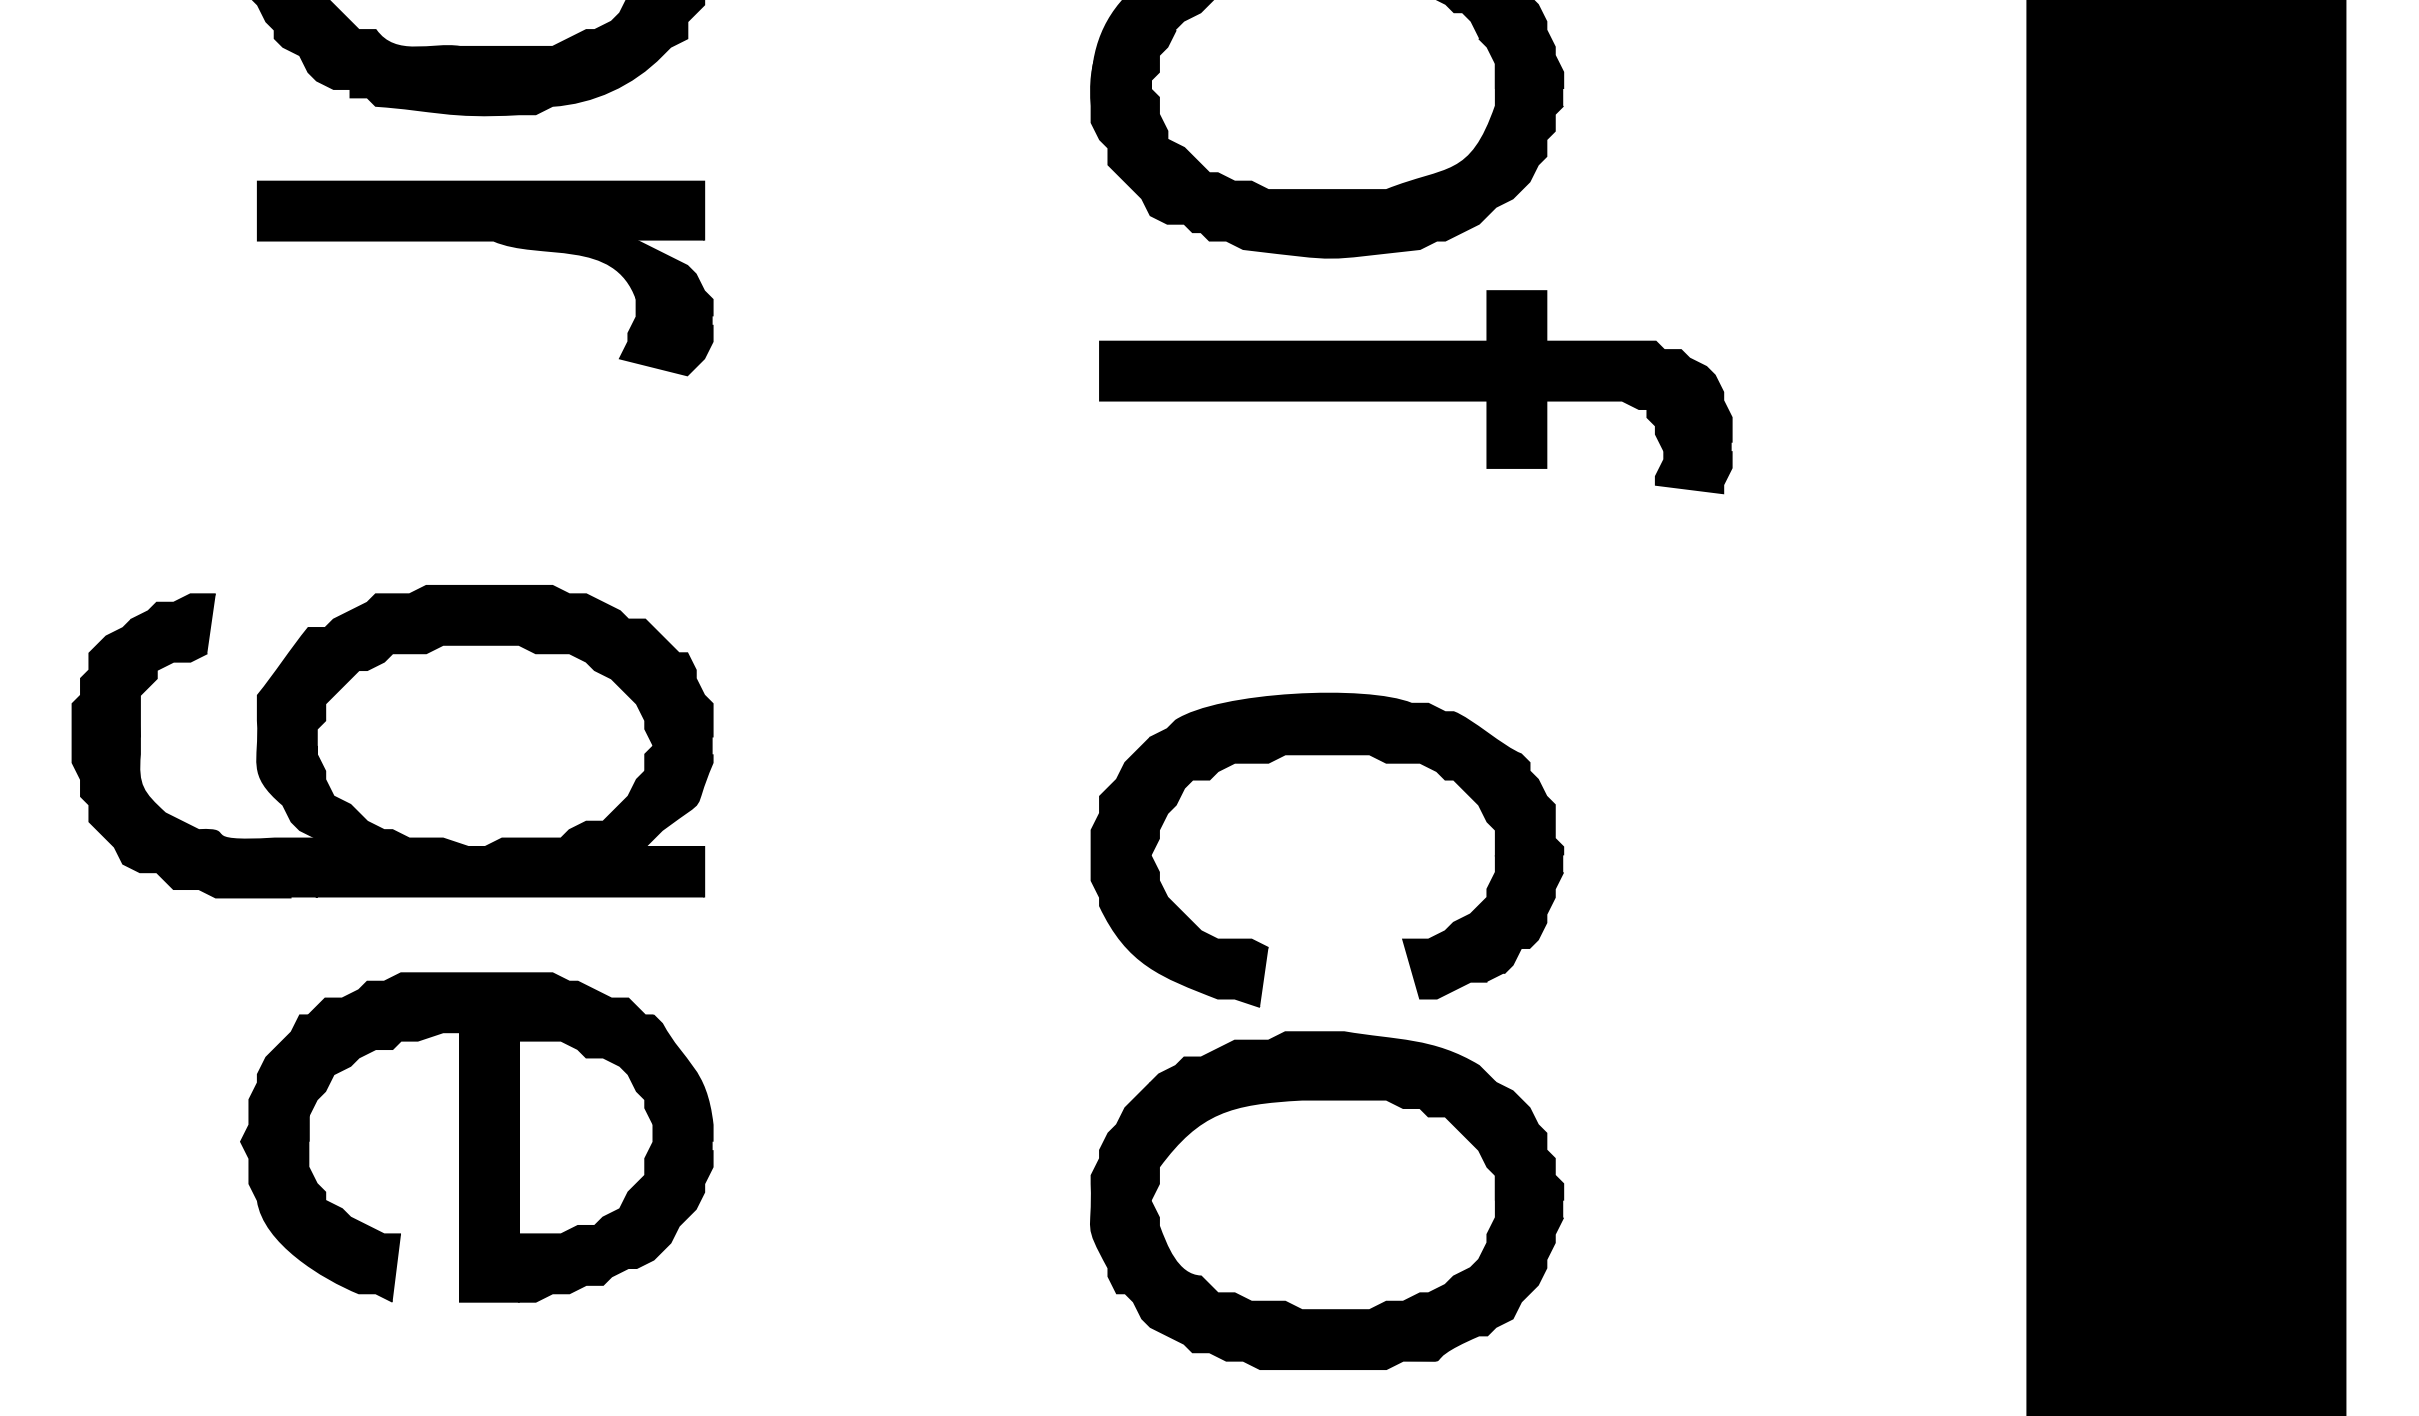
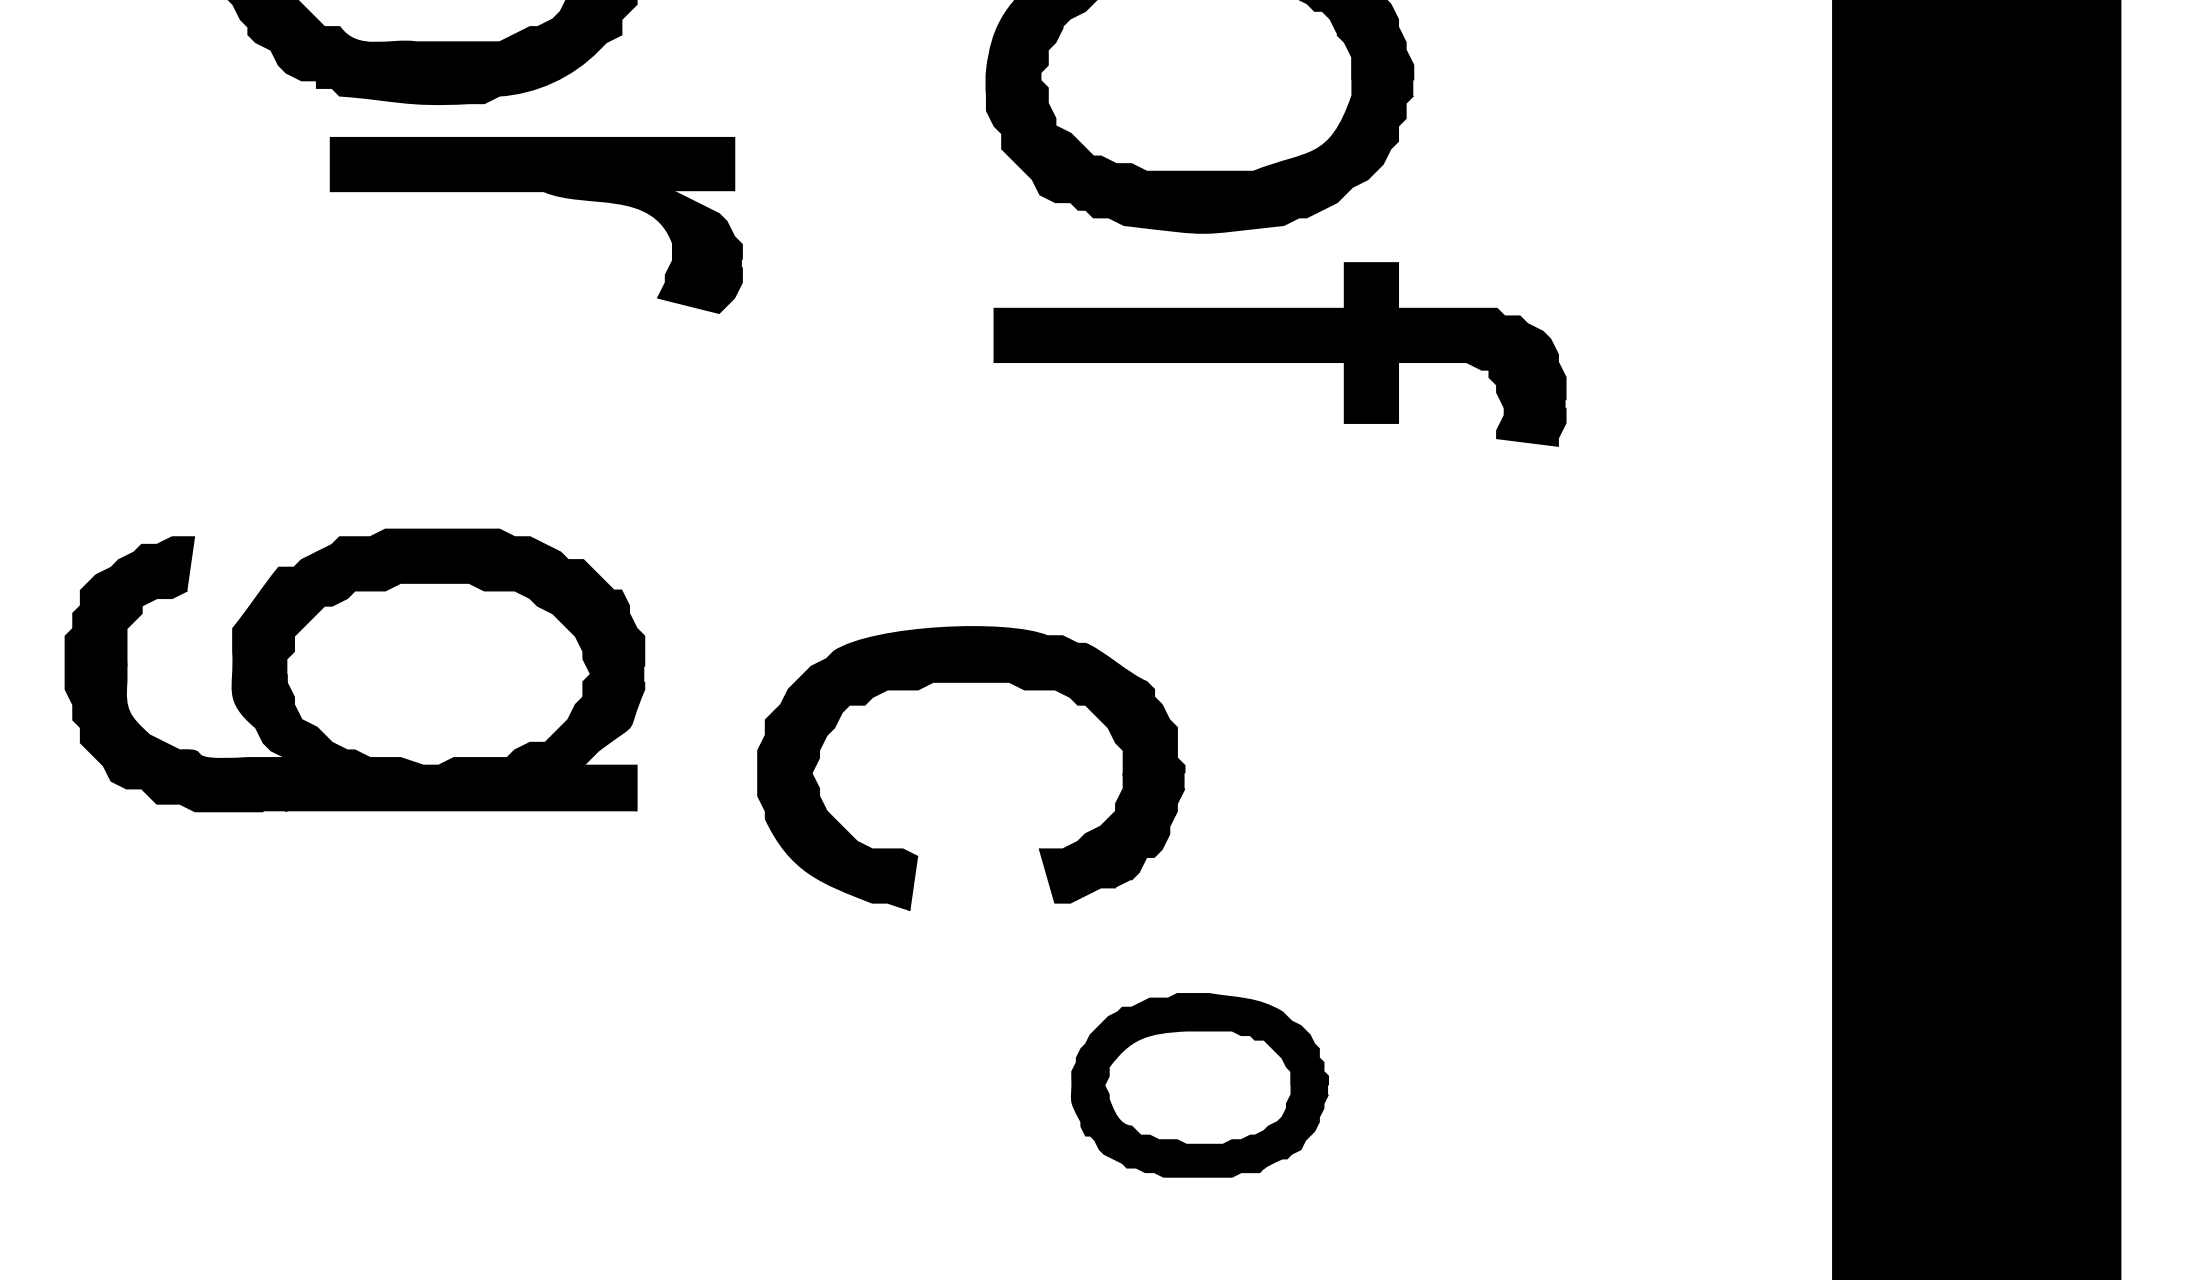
part: (485, 241) -> (536, 192), moved
part: (1327, 755) -> (971, 682), moved
part: (476, 1137) -> (430, 1028), removed
part: (1327, 1200) -> (1200, 1085), size x0.6

